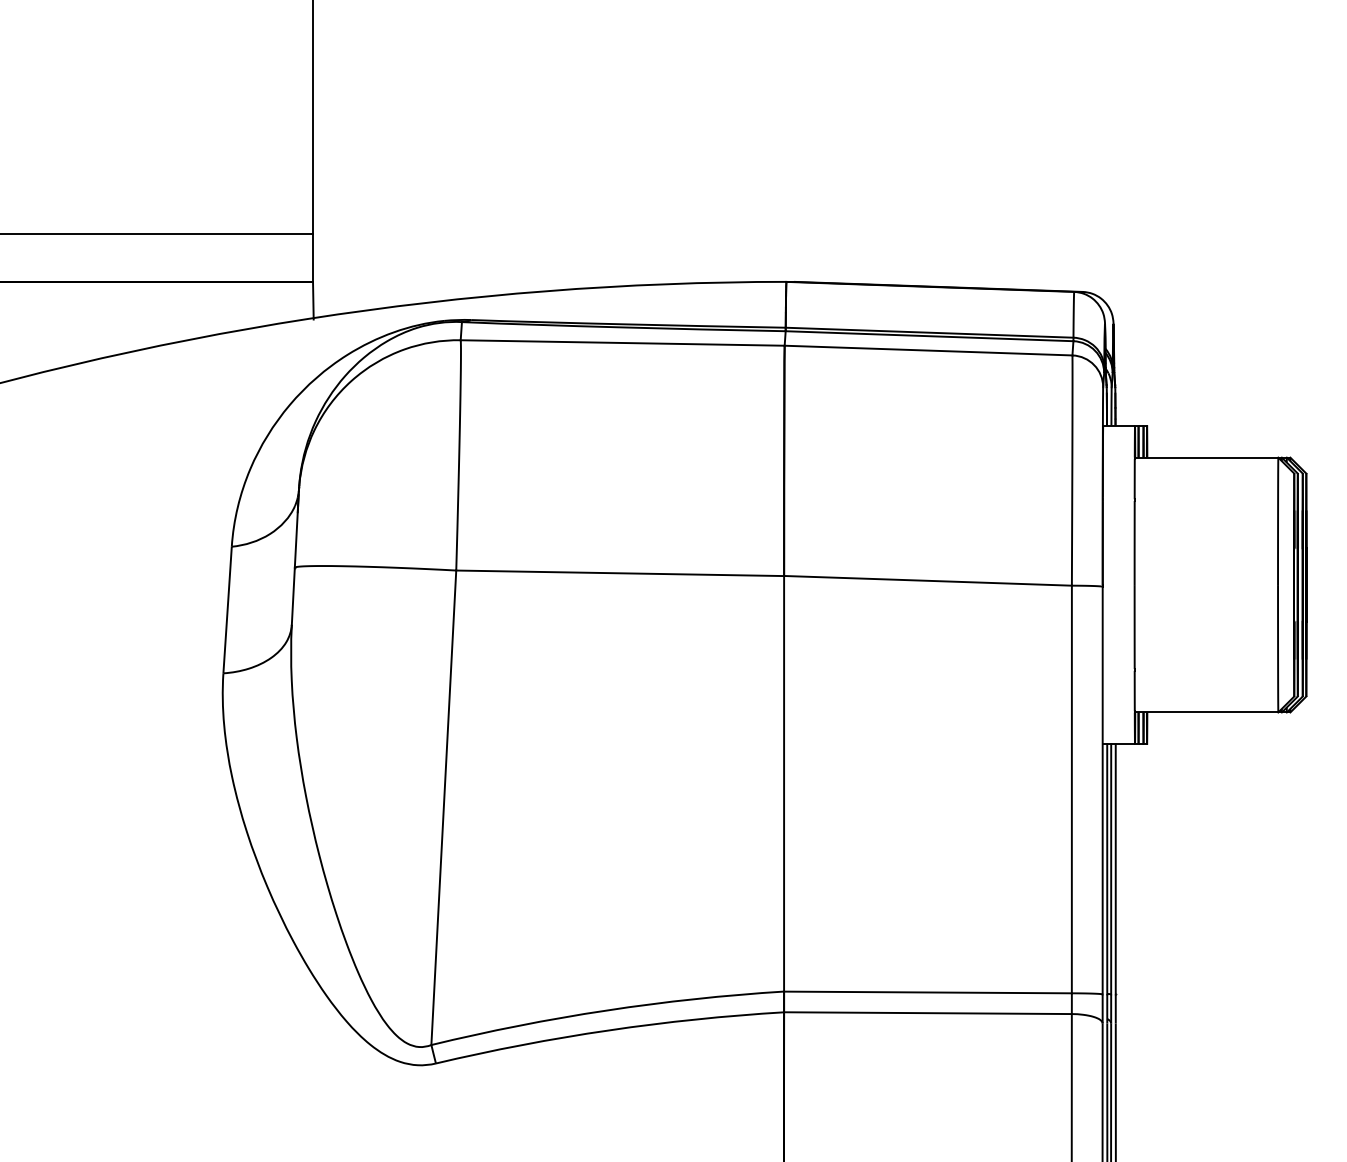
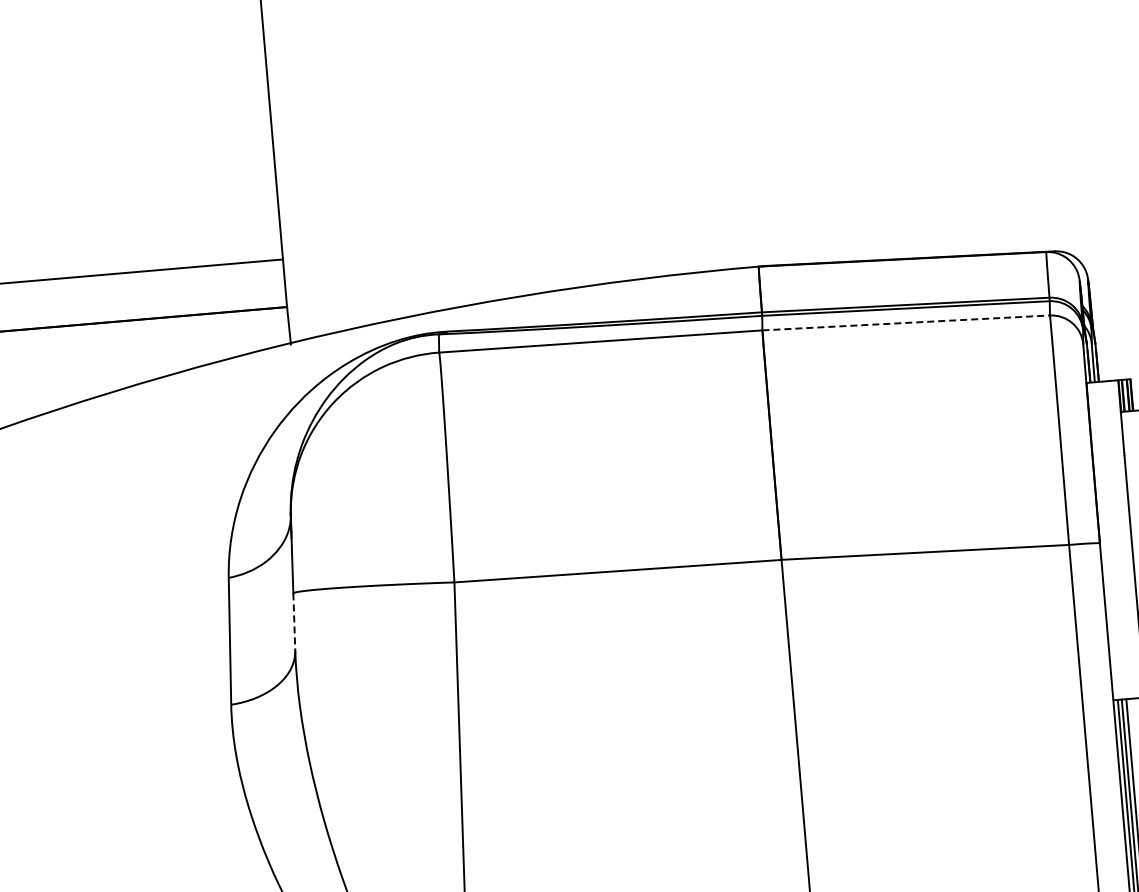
line: (928, 350) -> (906, 322), solid -> dashed
line: (293, 596) -> (294, 622), solid -> dashed

